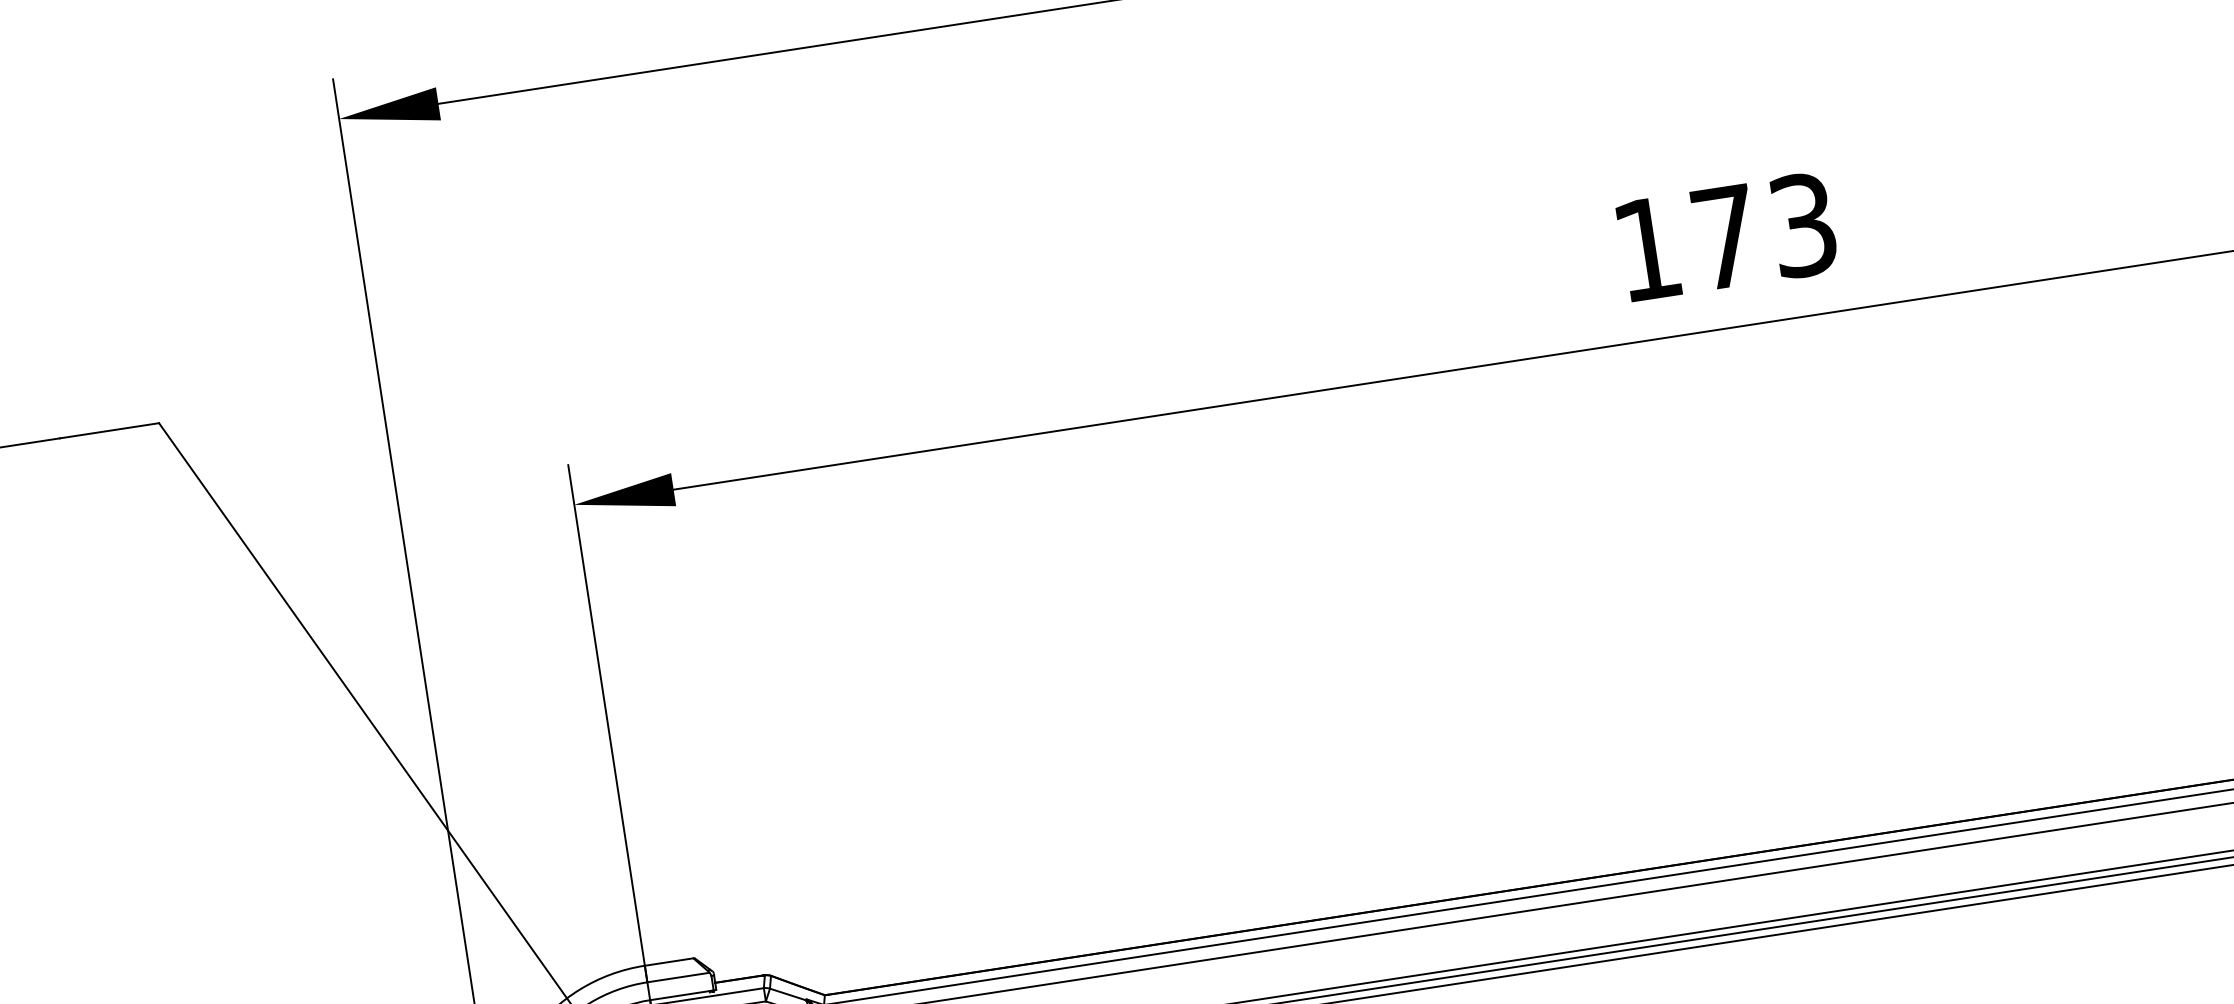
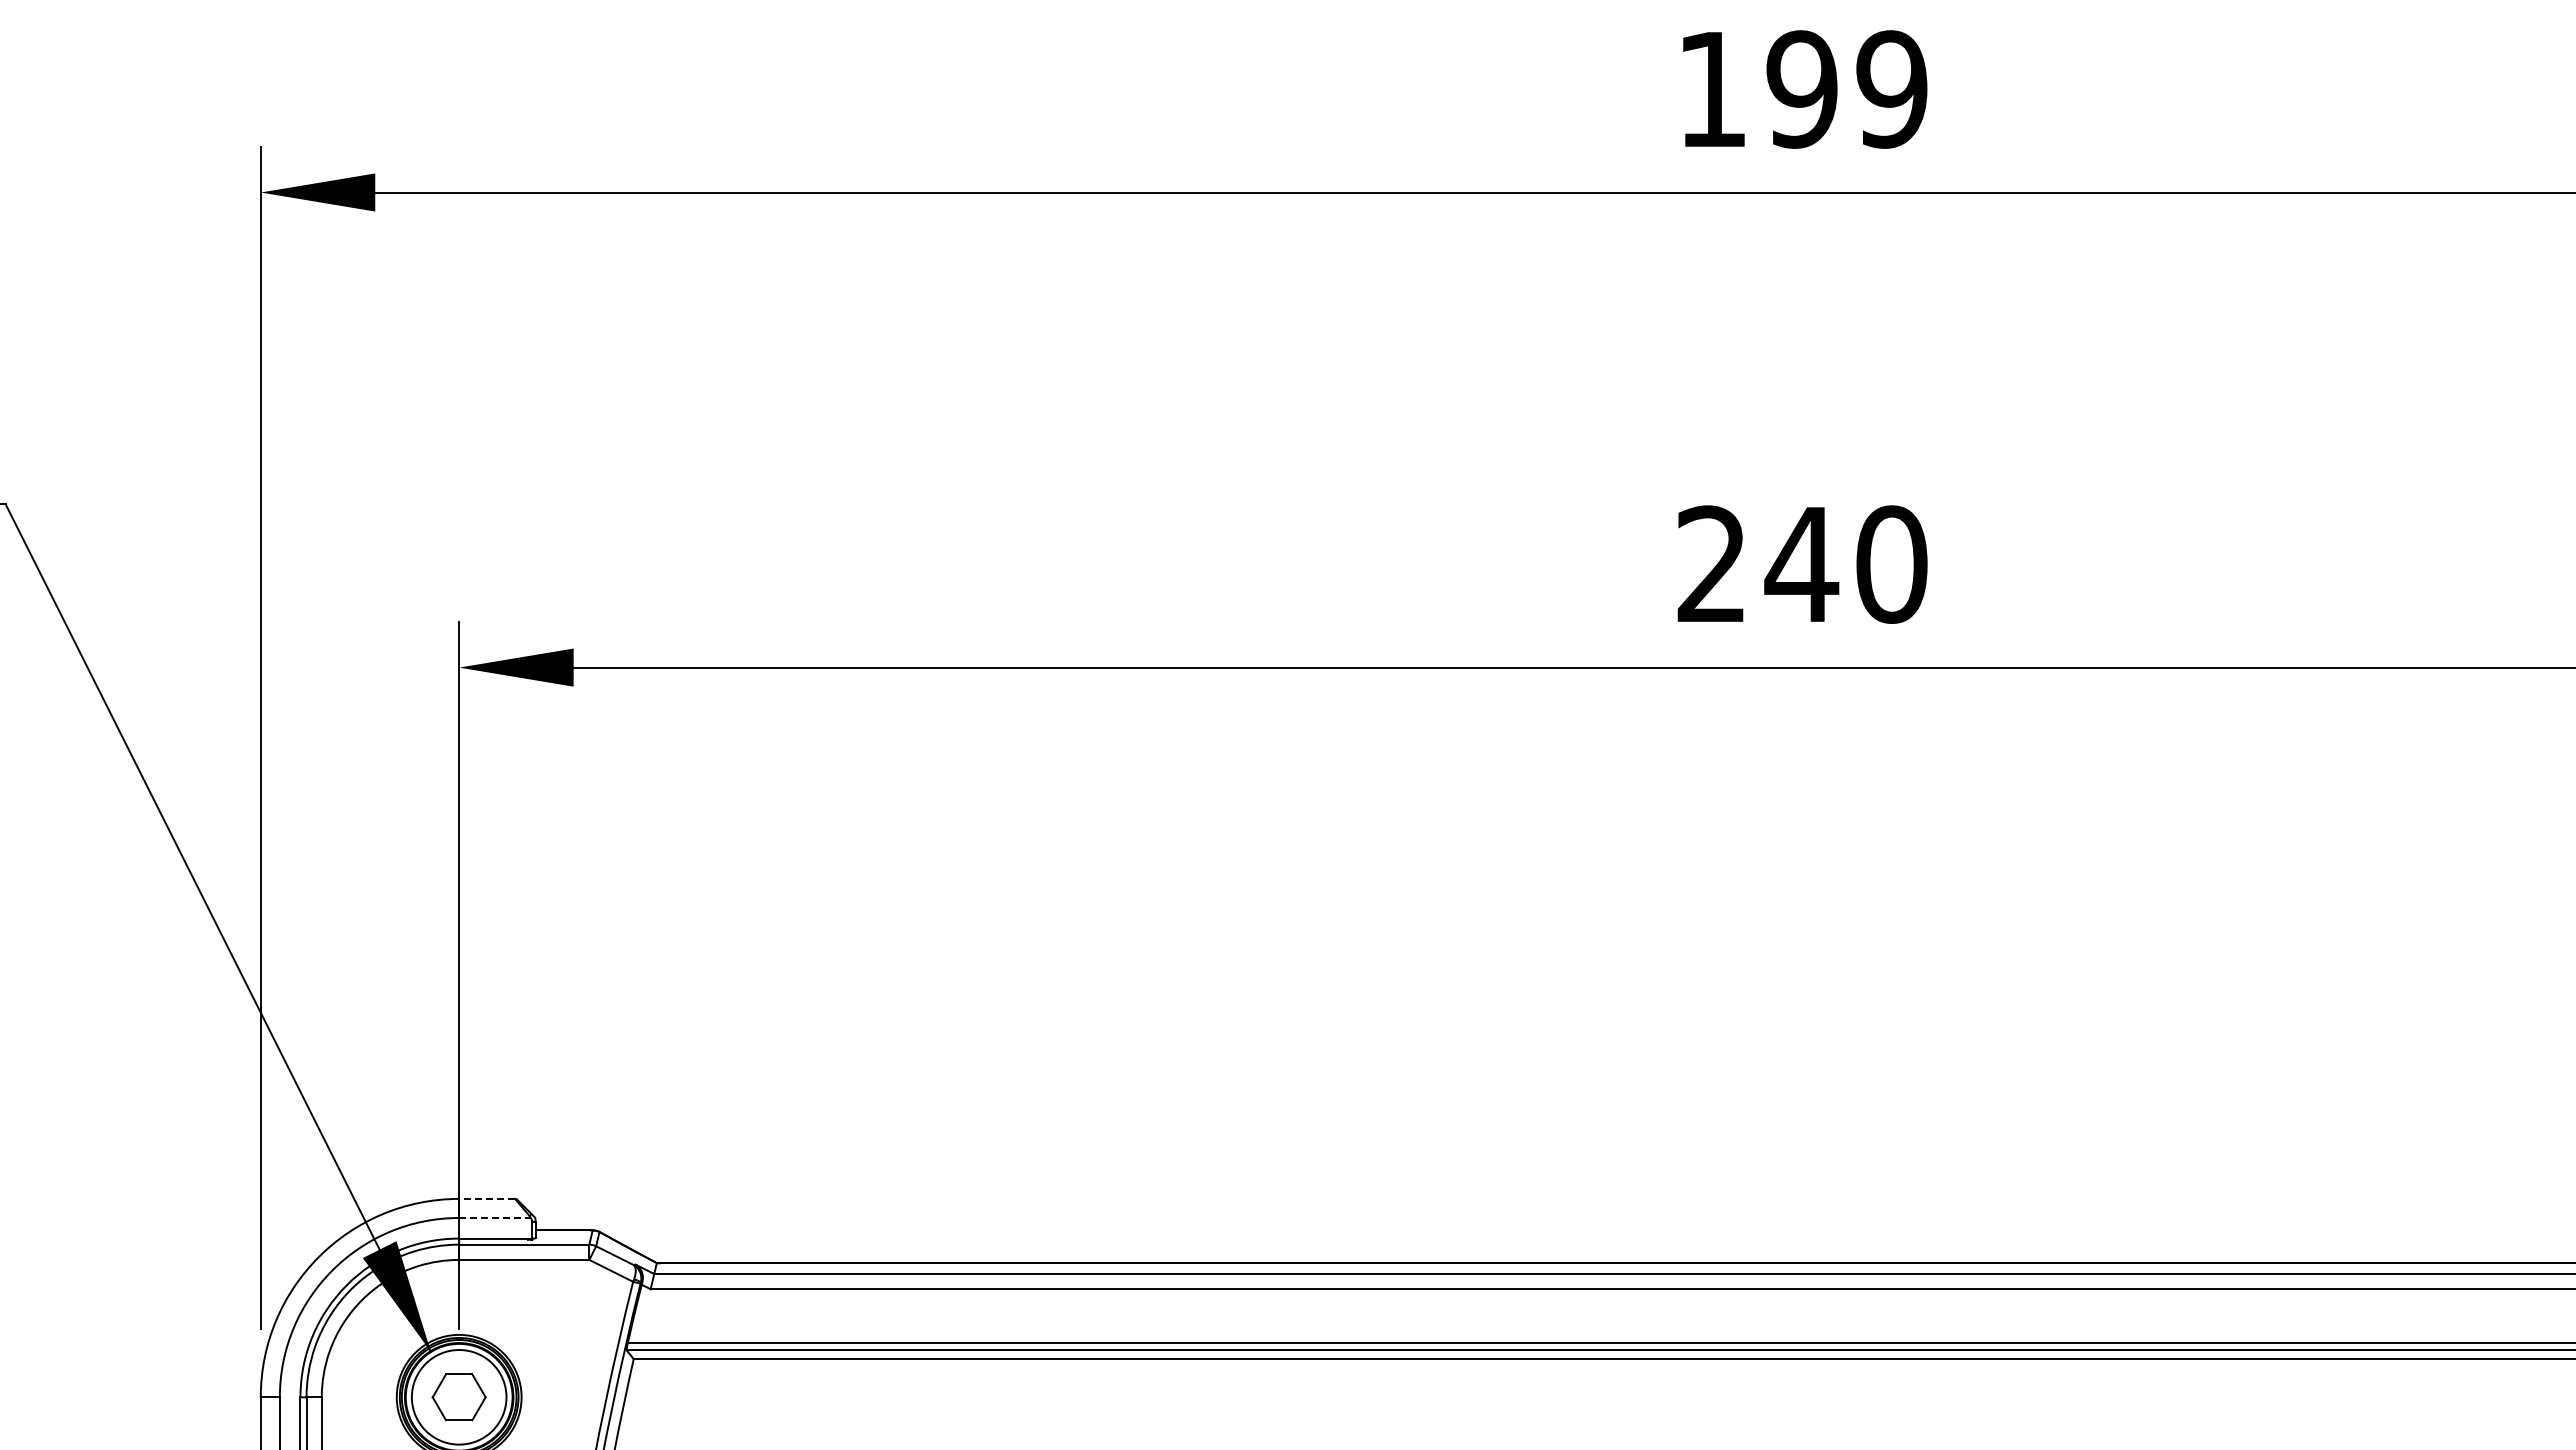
text: (1725, 237) -> (1802, 564), 173 -> 240
line: (669, 961) -> (487, 1198), solid -> dashed
line: (678, 977) -> (495, 1217), solid -> dashed

